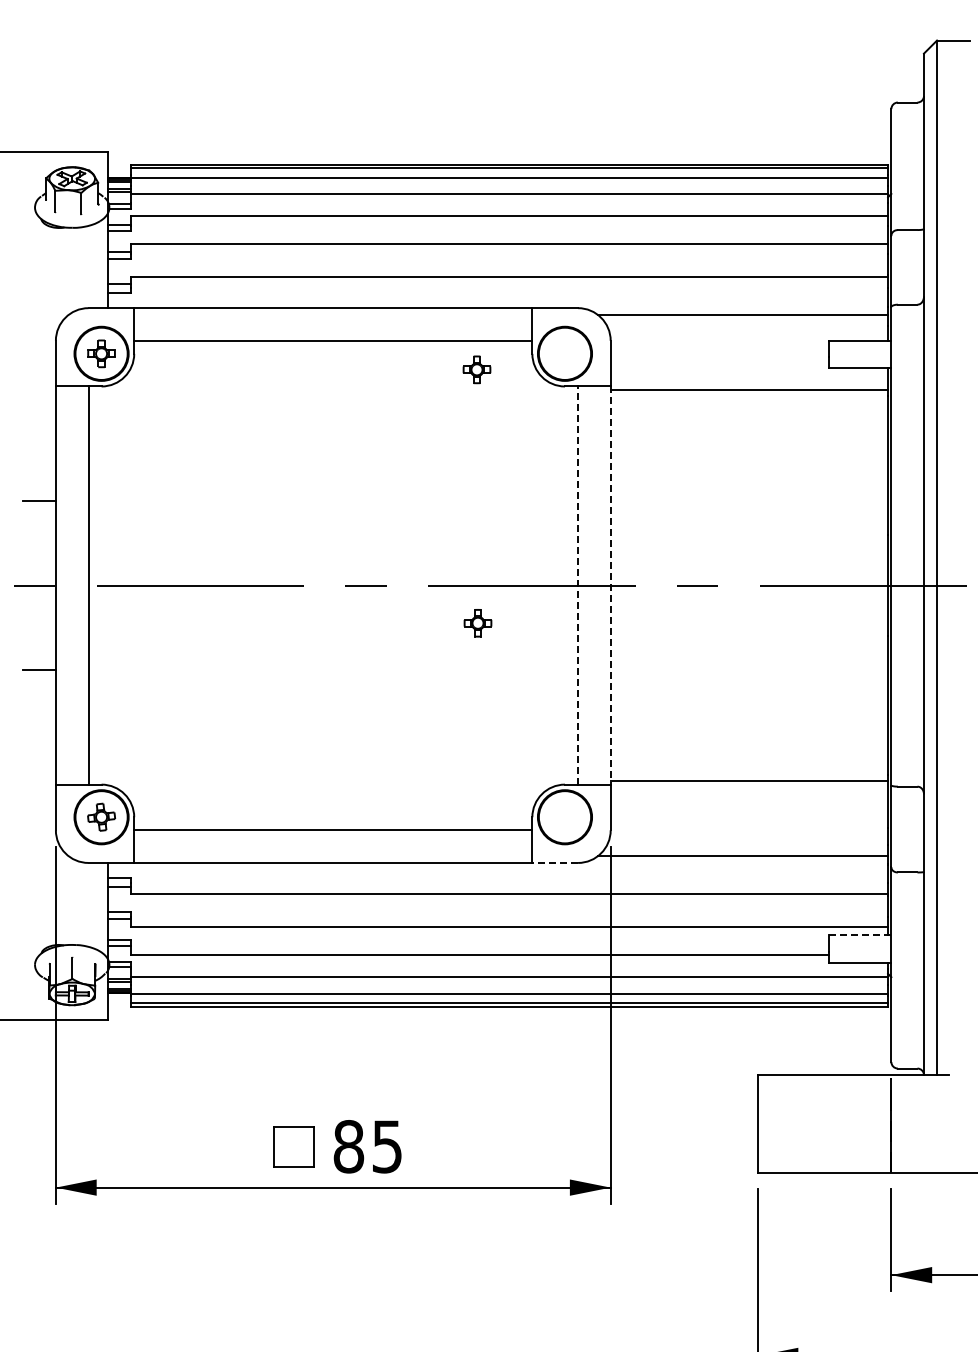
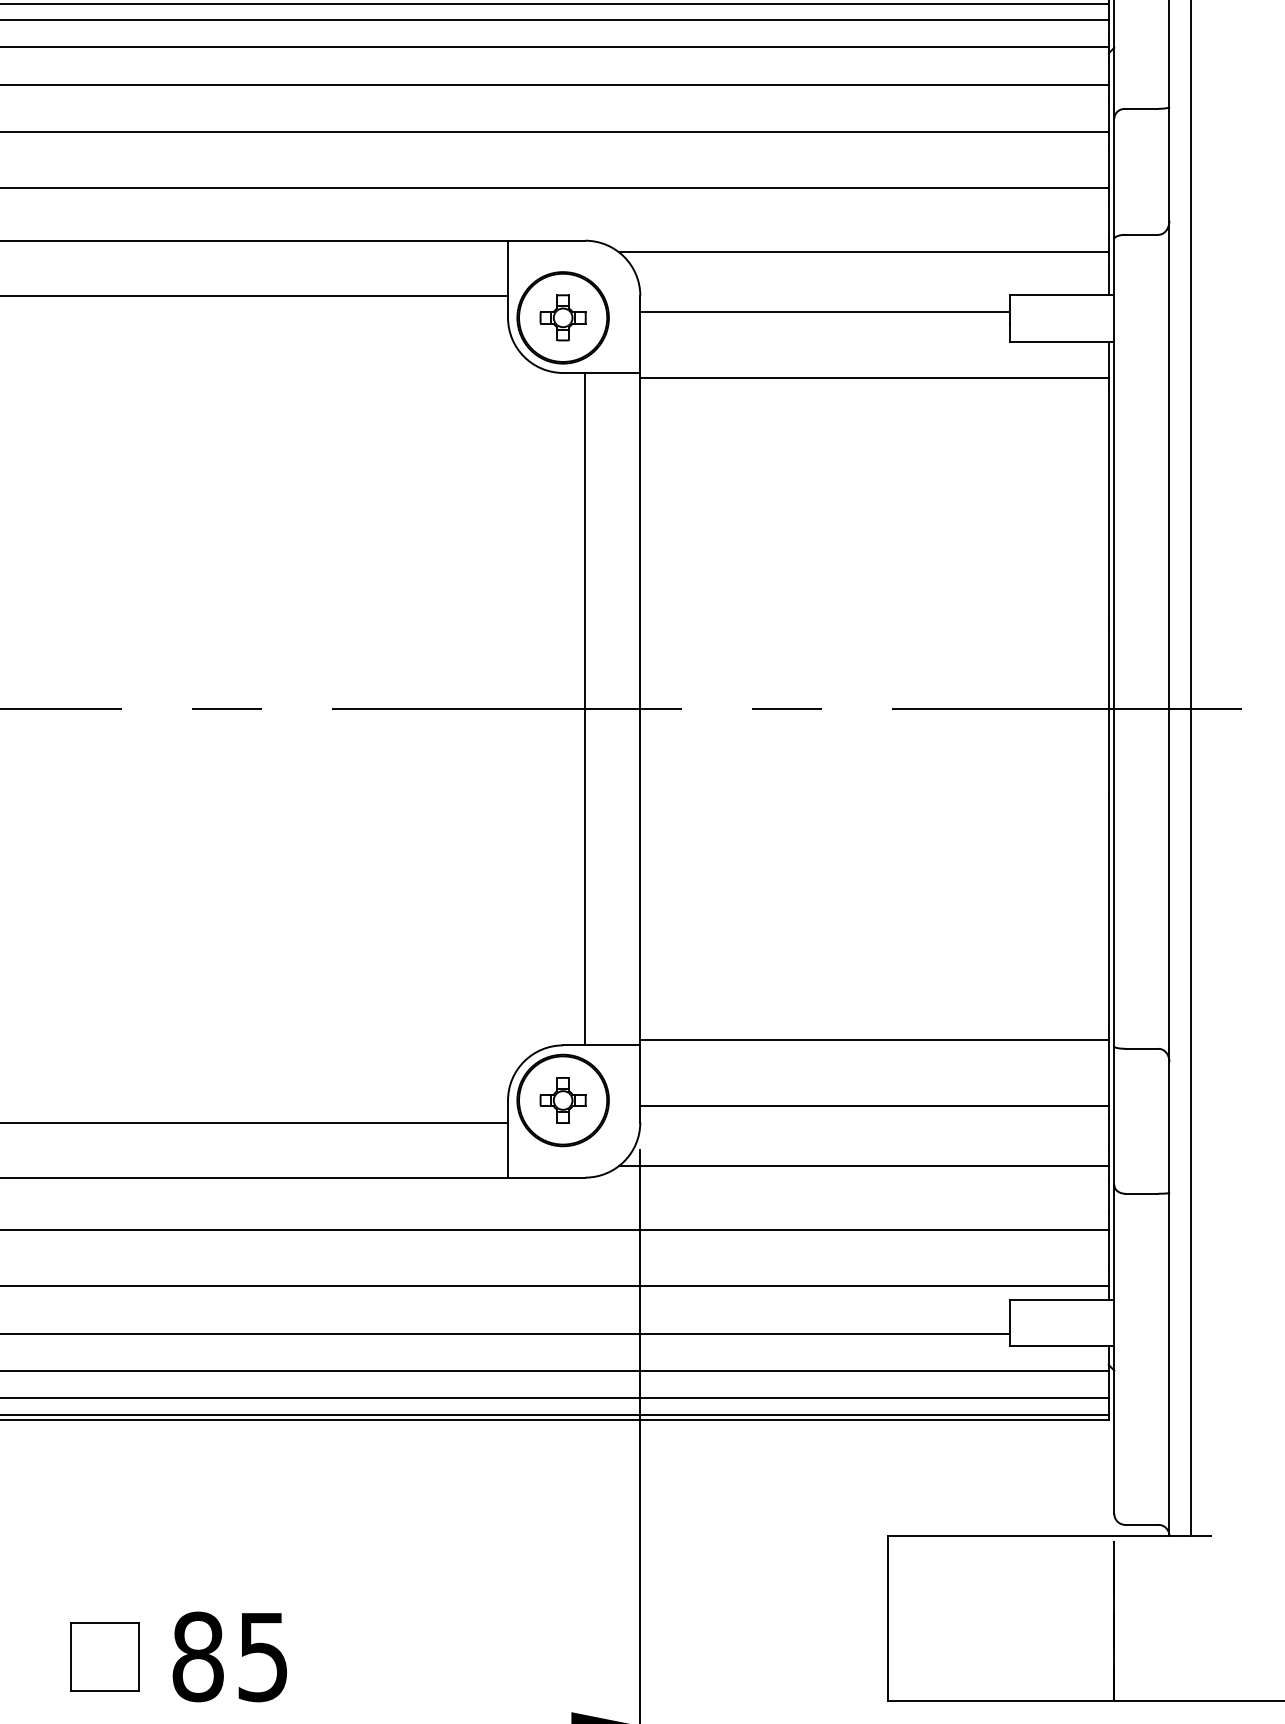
line: (719, 350) -> (824, 312), added
part: (476, 369) -> (562, 317), moved
line: (578, 585) -> (585, 709), dashed -> solid
line: (610, 586) -> (639, 710), dashed -> solid
part: (477, 623) -> (562, 1100), moved
line: (749, 820) -> (874, 1105), added
line: (555, 862) -> (547, 1176), dashed -> solid
line: (859, 935) -> (1060, 1300), dashed -> solid

